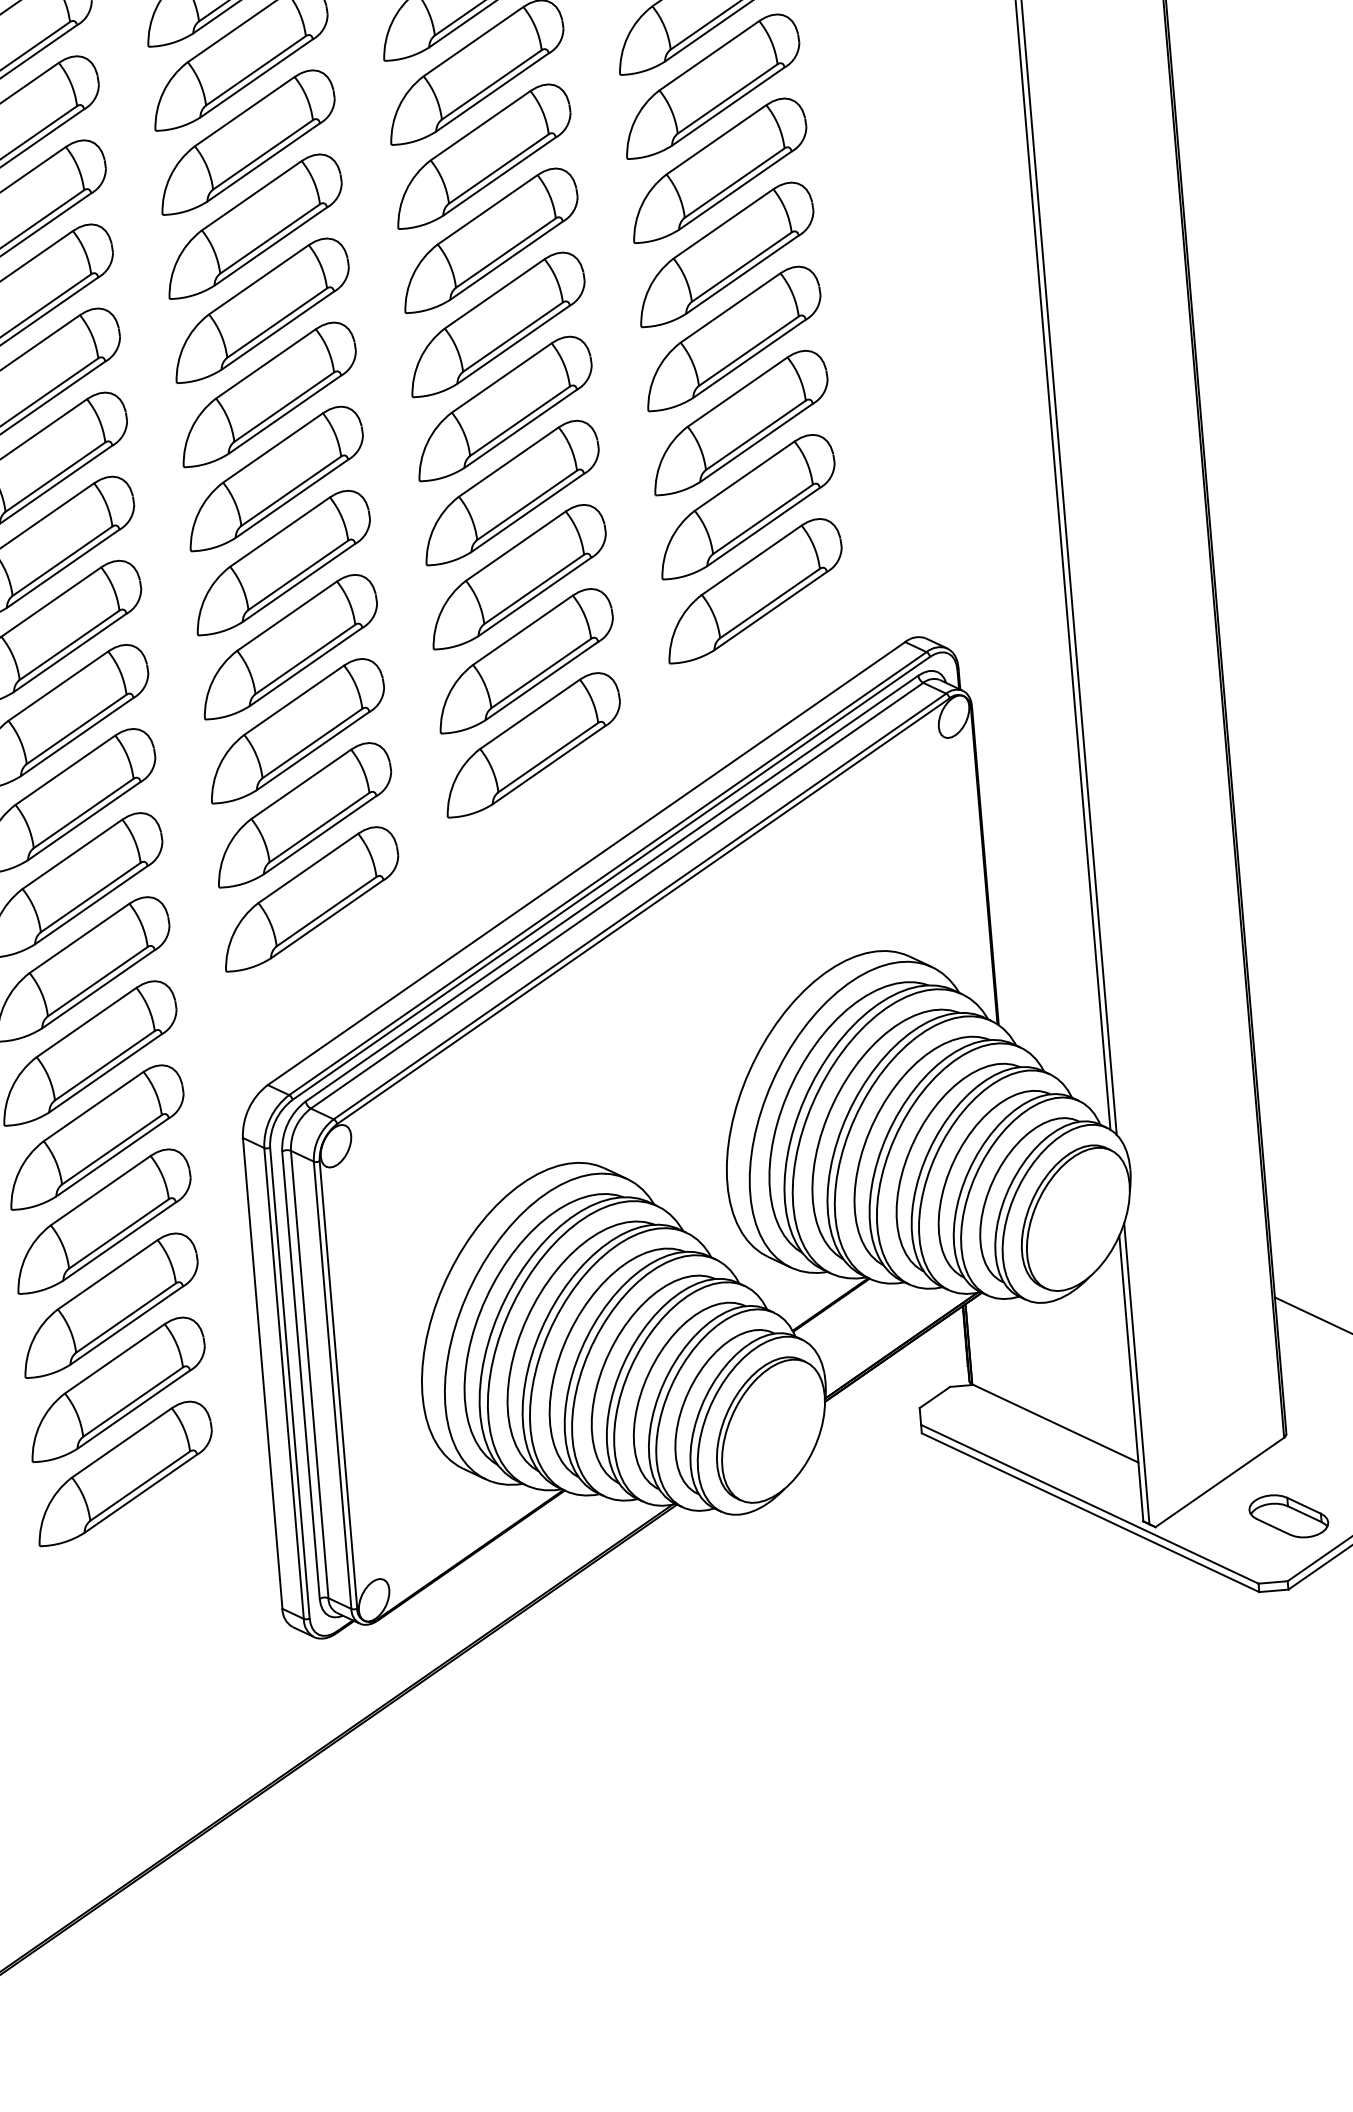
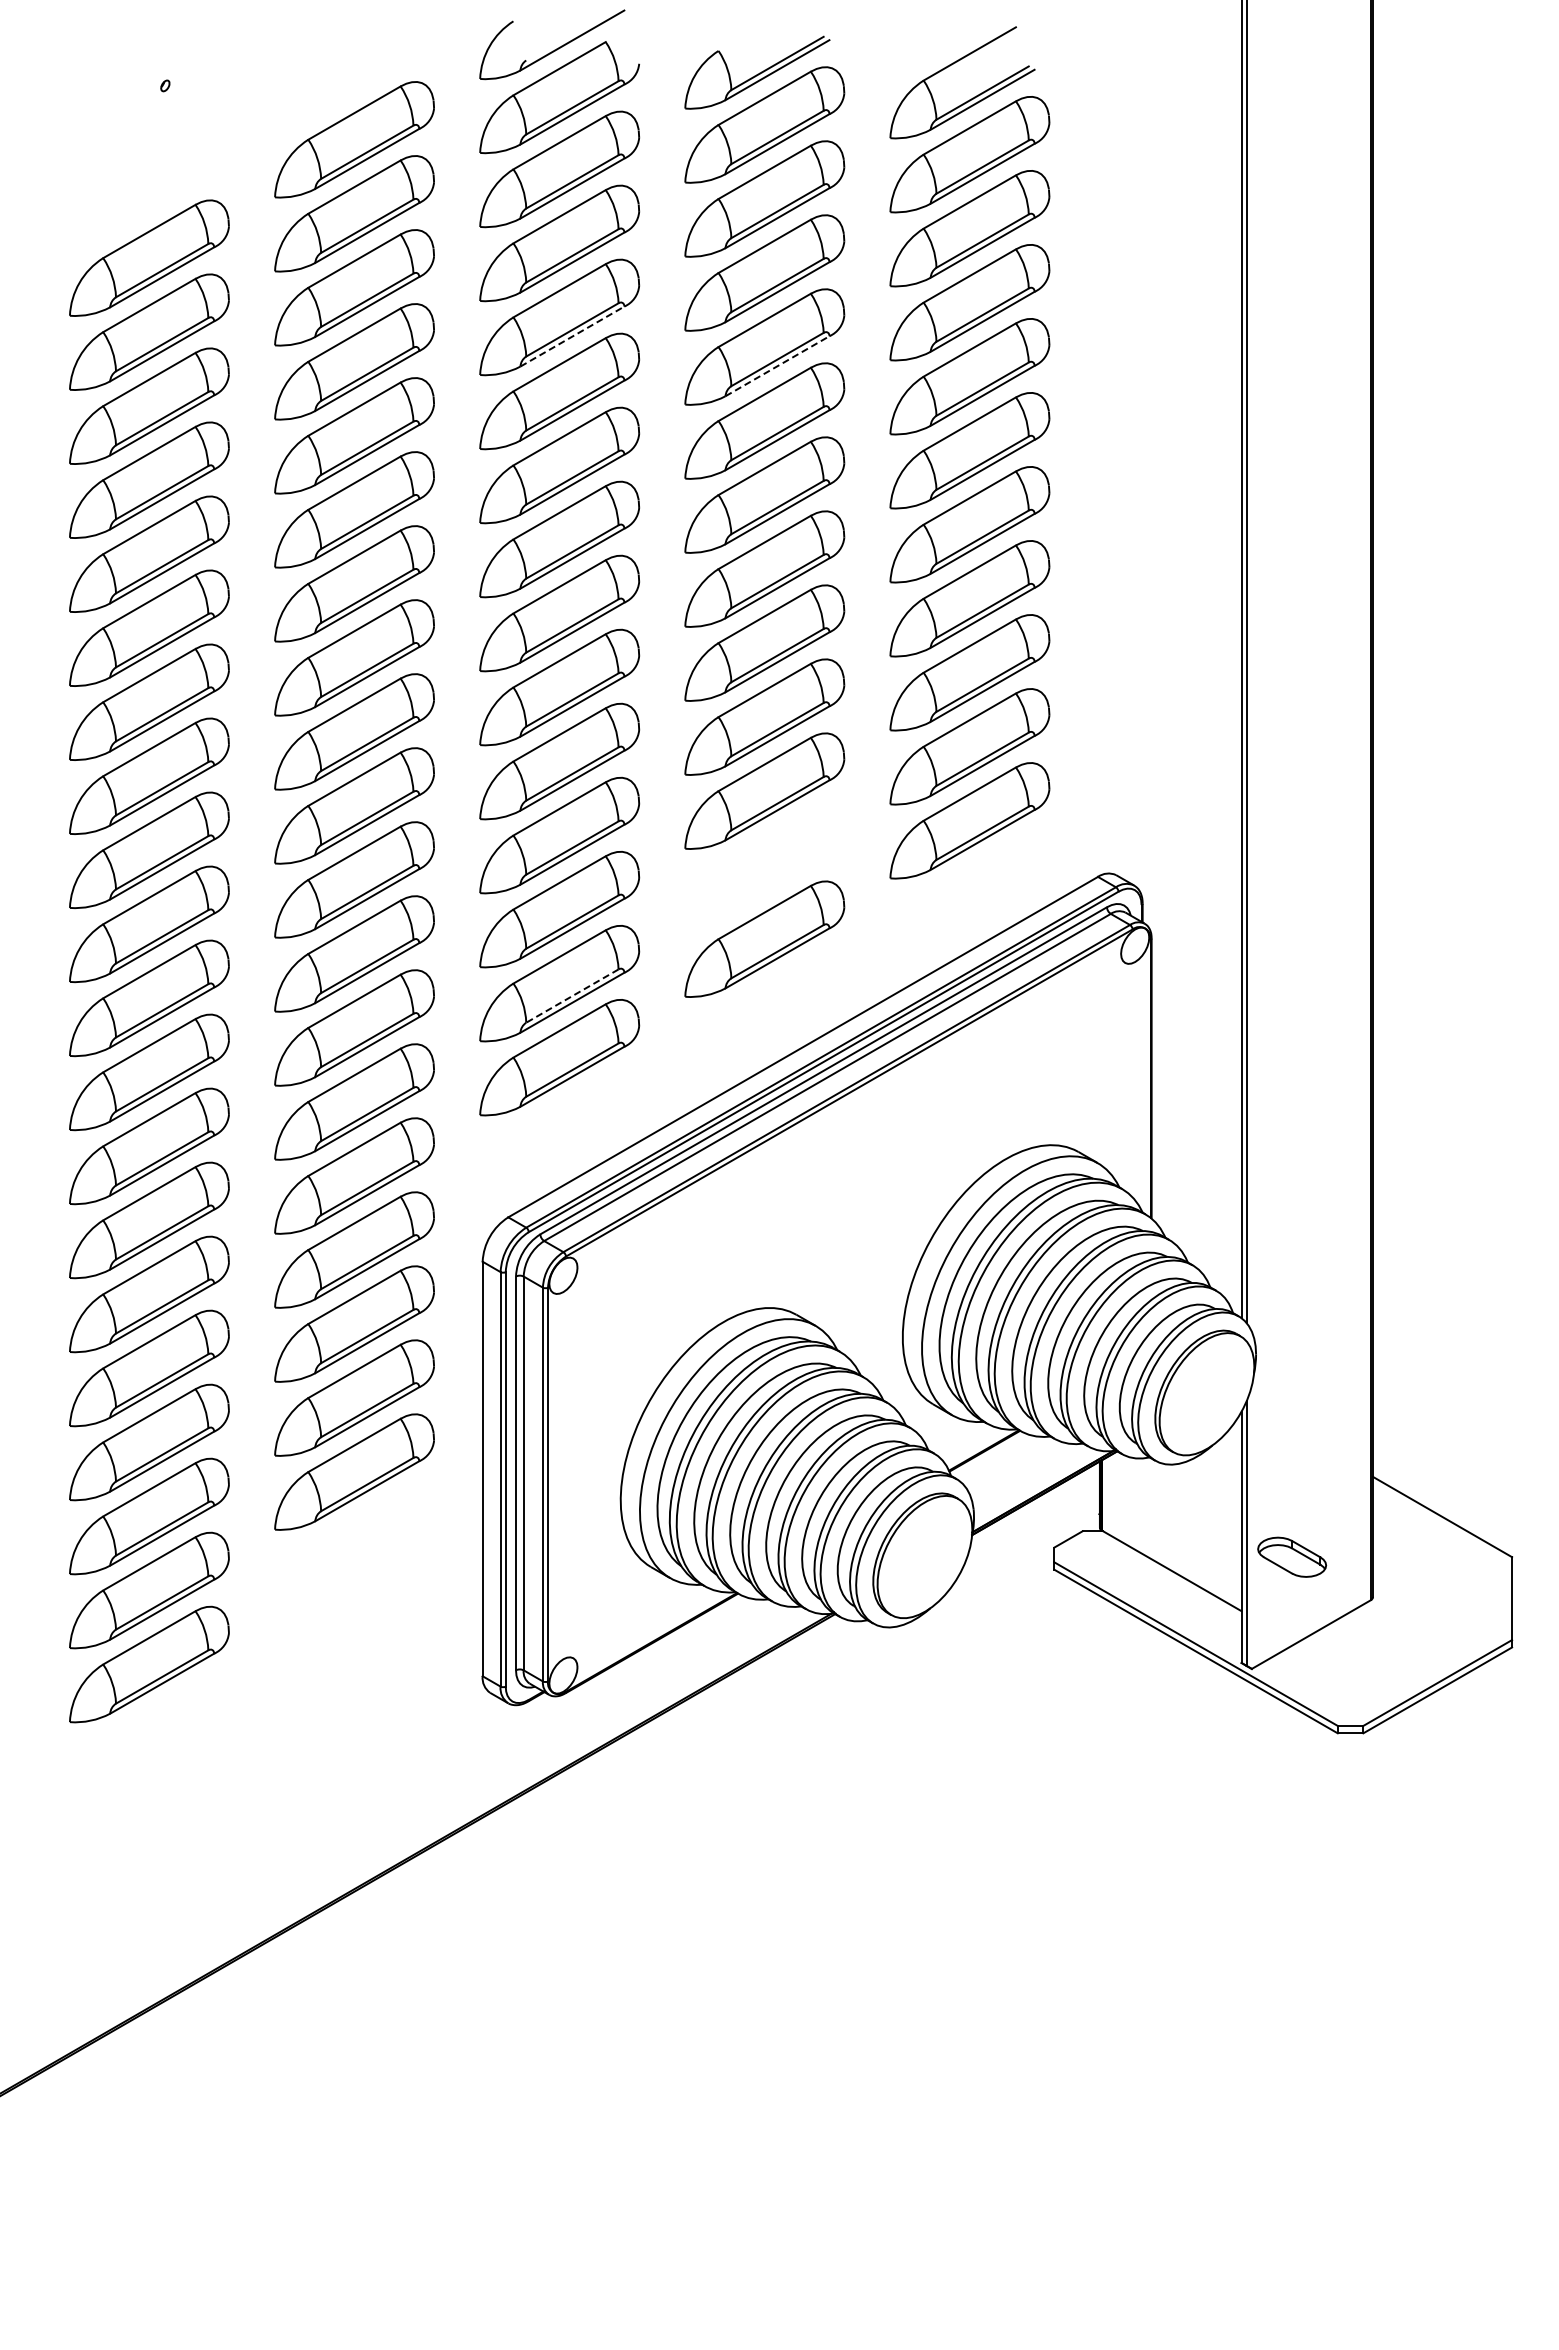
line: (256, 78) -> (572, 336), solid -> dashed
line: (492, 92) -> (777, 366), solid -> dashed
part: (525, 659) -> (764, 864), removed
line: (318, 828) -> (571, 996), solid -> dashed
part: (124, 1472) -> (354, 1545), removed
part: (1289, 1515) -> (1292, 1556), moved

